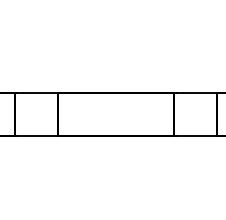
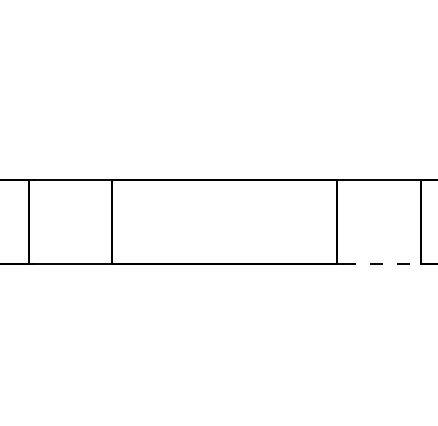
line: (197, 136) -> (382, 264), solid -> dashed

